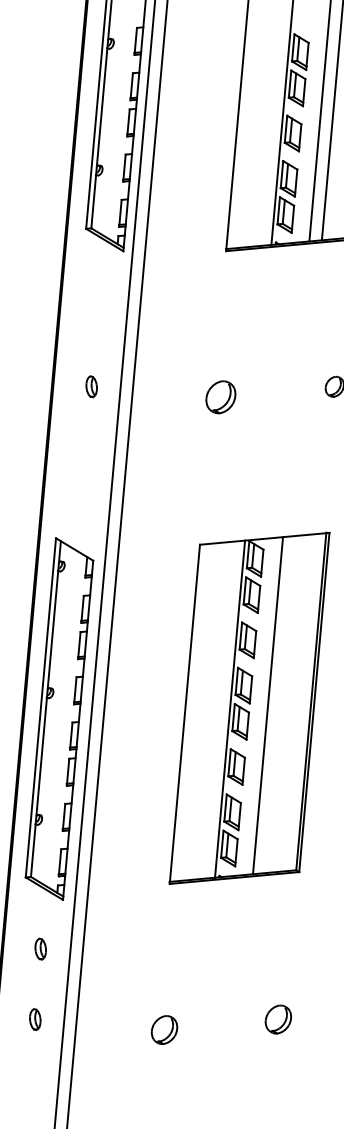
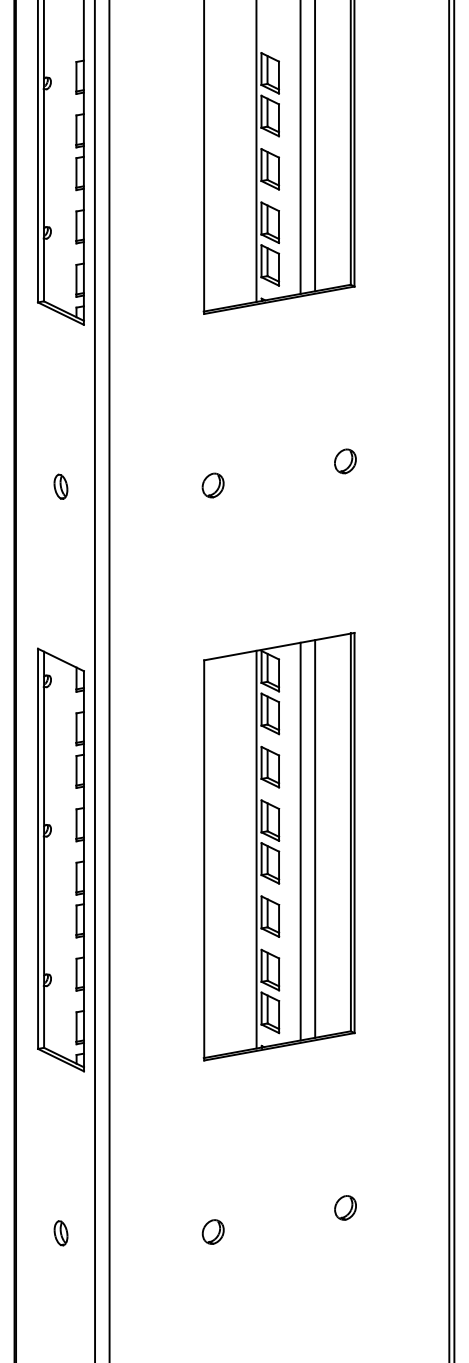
part: (220, 397) -> (212, 485), size x0.62
line: (280, 704) -> (315, 838), added
part: (59, 718) -> (60, 859), moved
part: (40, 949) -> (59, 1150), removed
part: (278, 1019) -> (345, 1207), size x0.71
part: (163, 1029) -> (212, 1231), size x0.71

